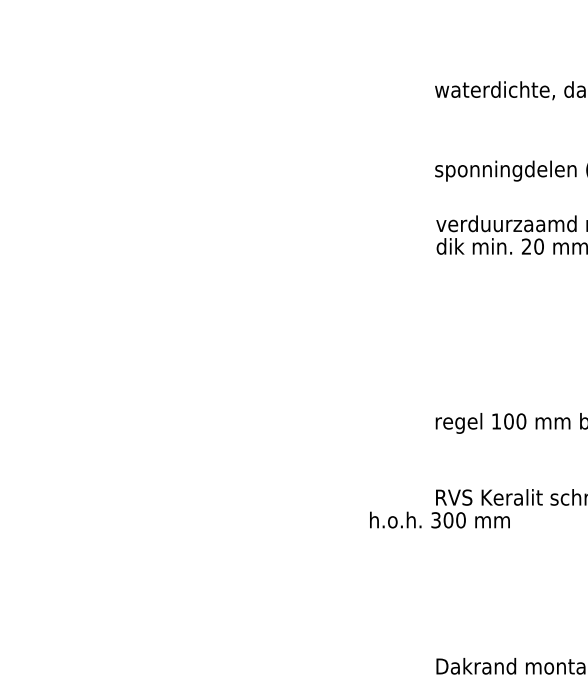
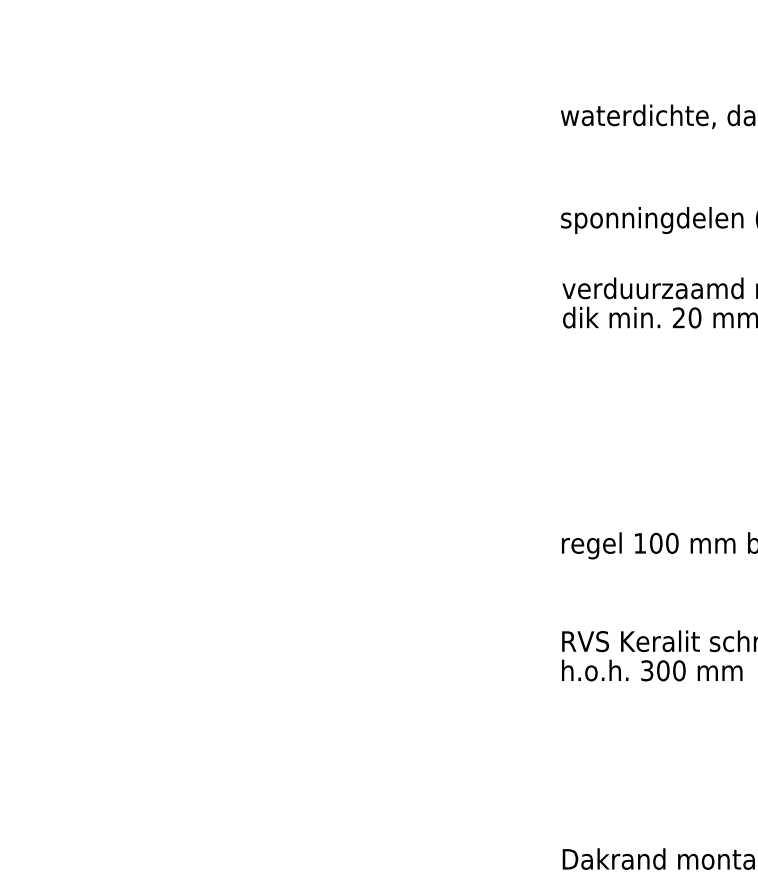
text: (440, 520) -> (652, 670), moved

